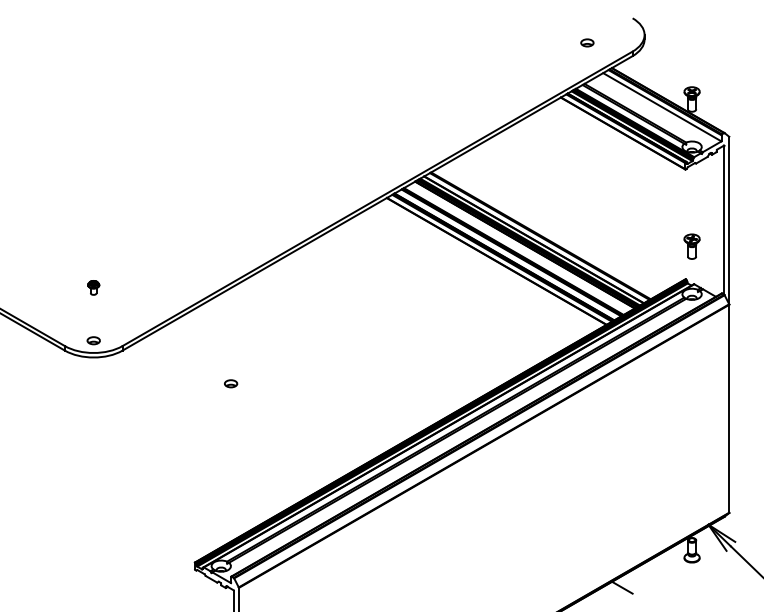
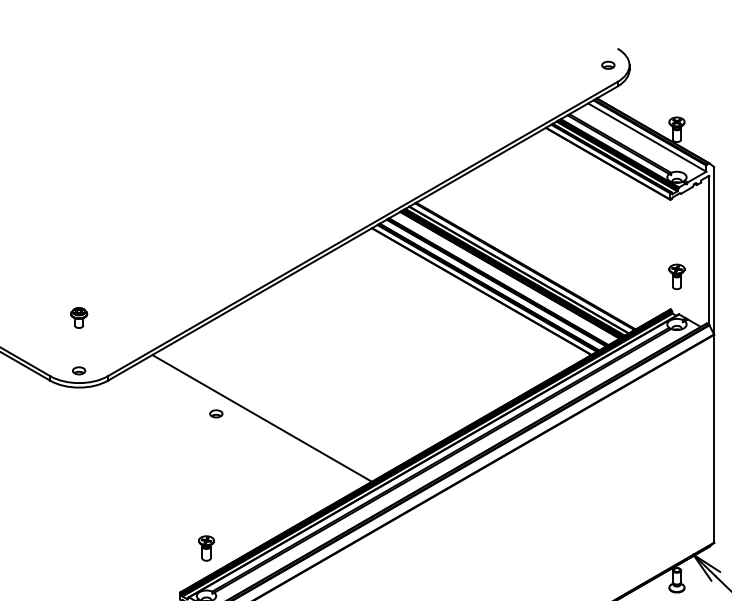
part: (587, 42) -> (608, 64), moved
part: (93, 287) -> (78, 317), size x1.43
line: (276, 387) -> (261, 417), added
part: (220, 518) -> (205, 548), added

